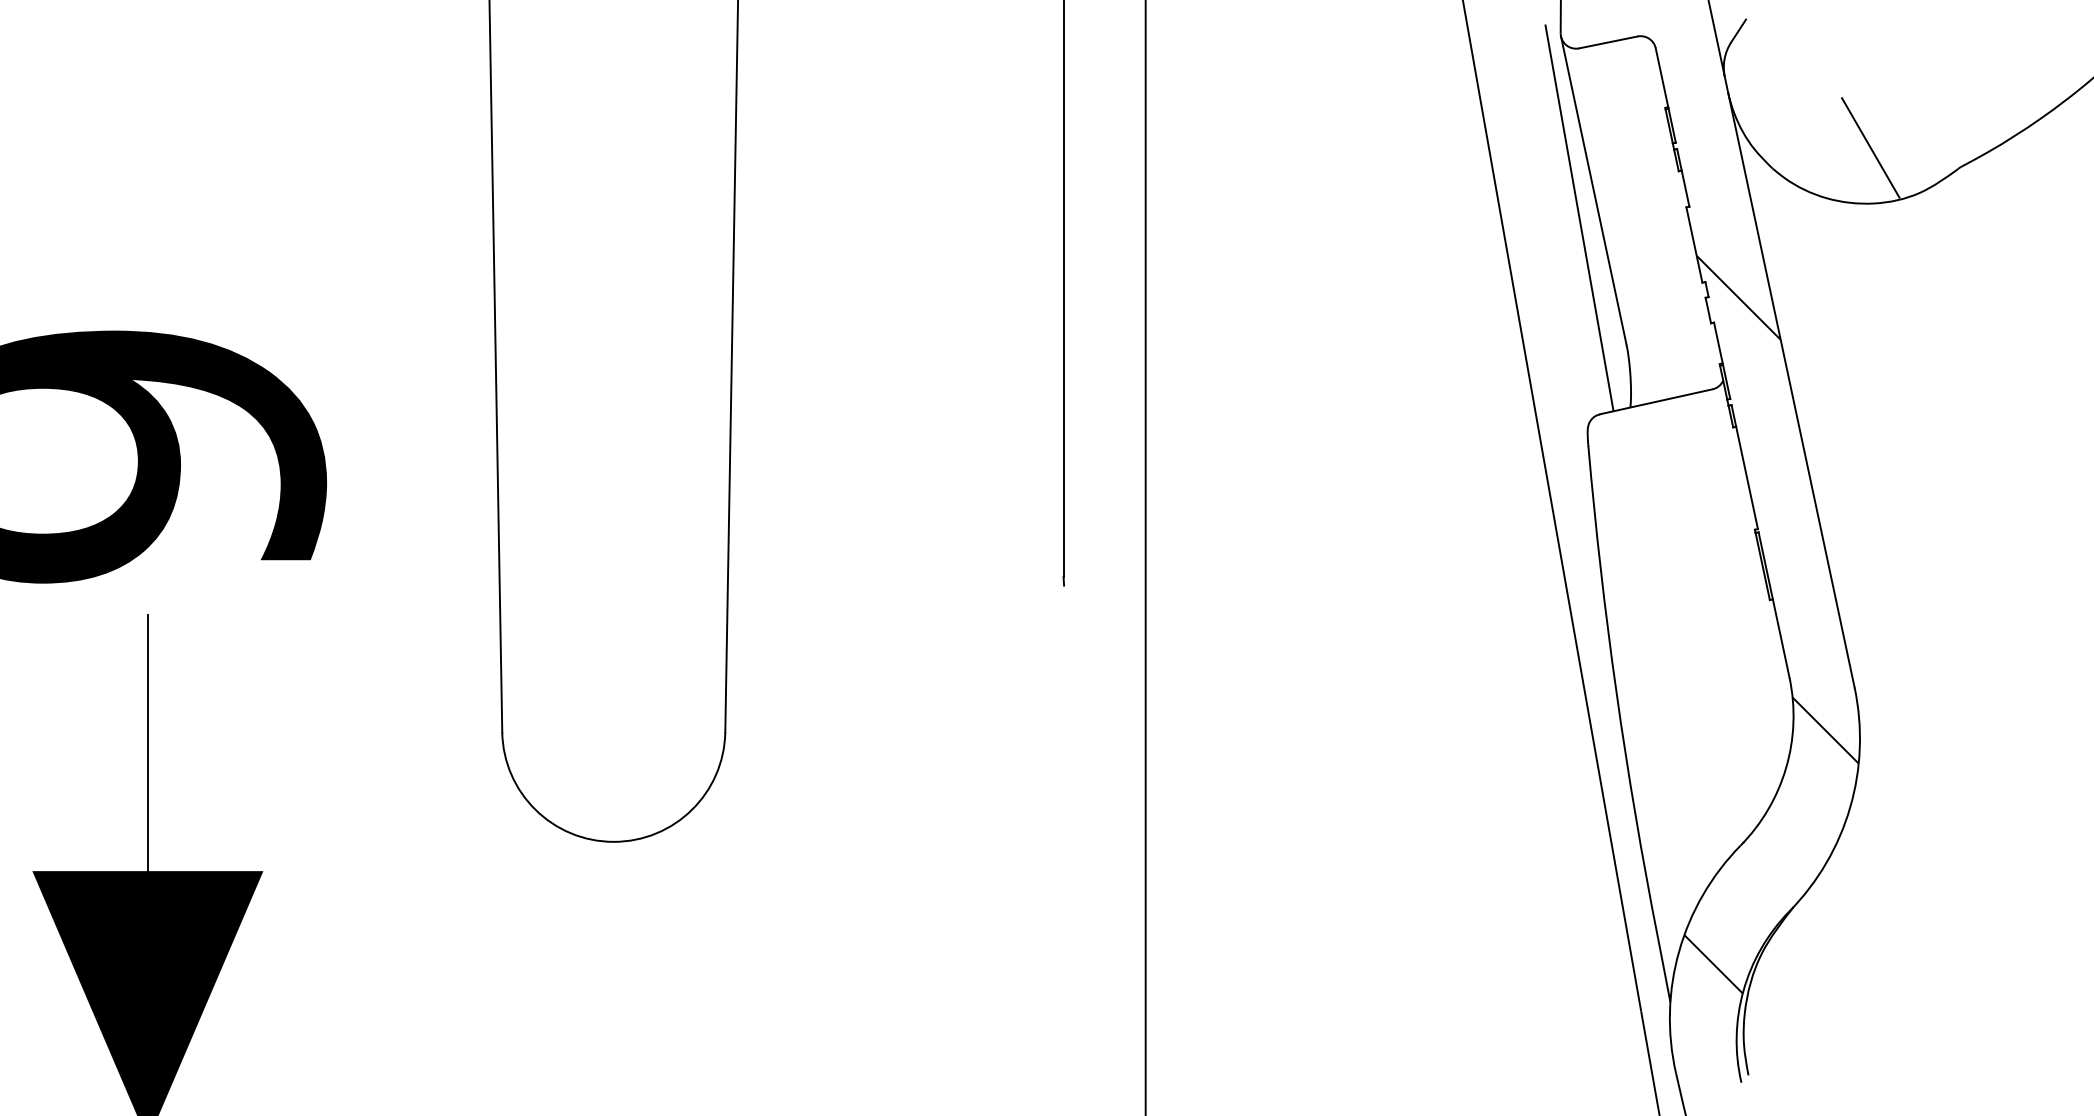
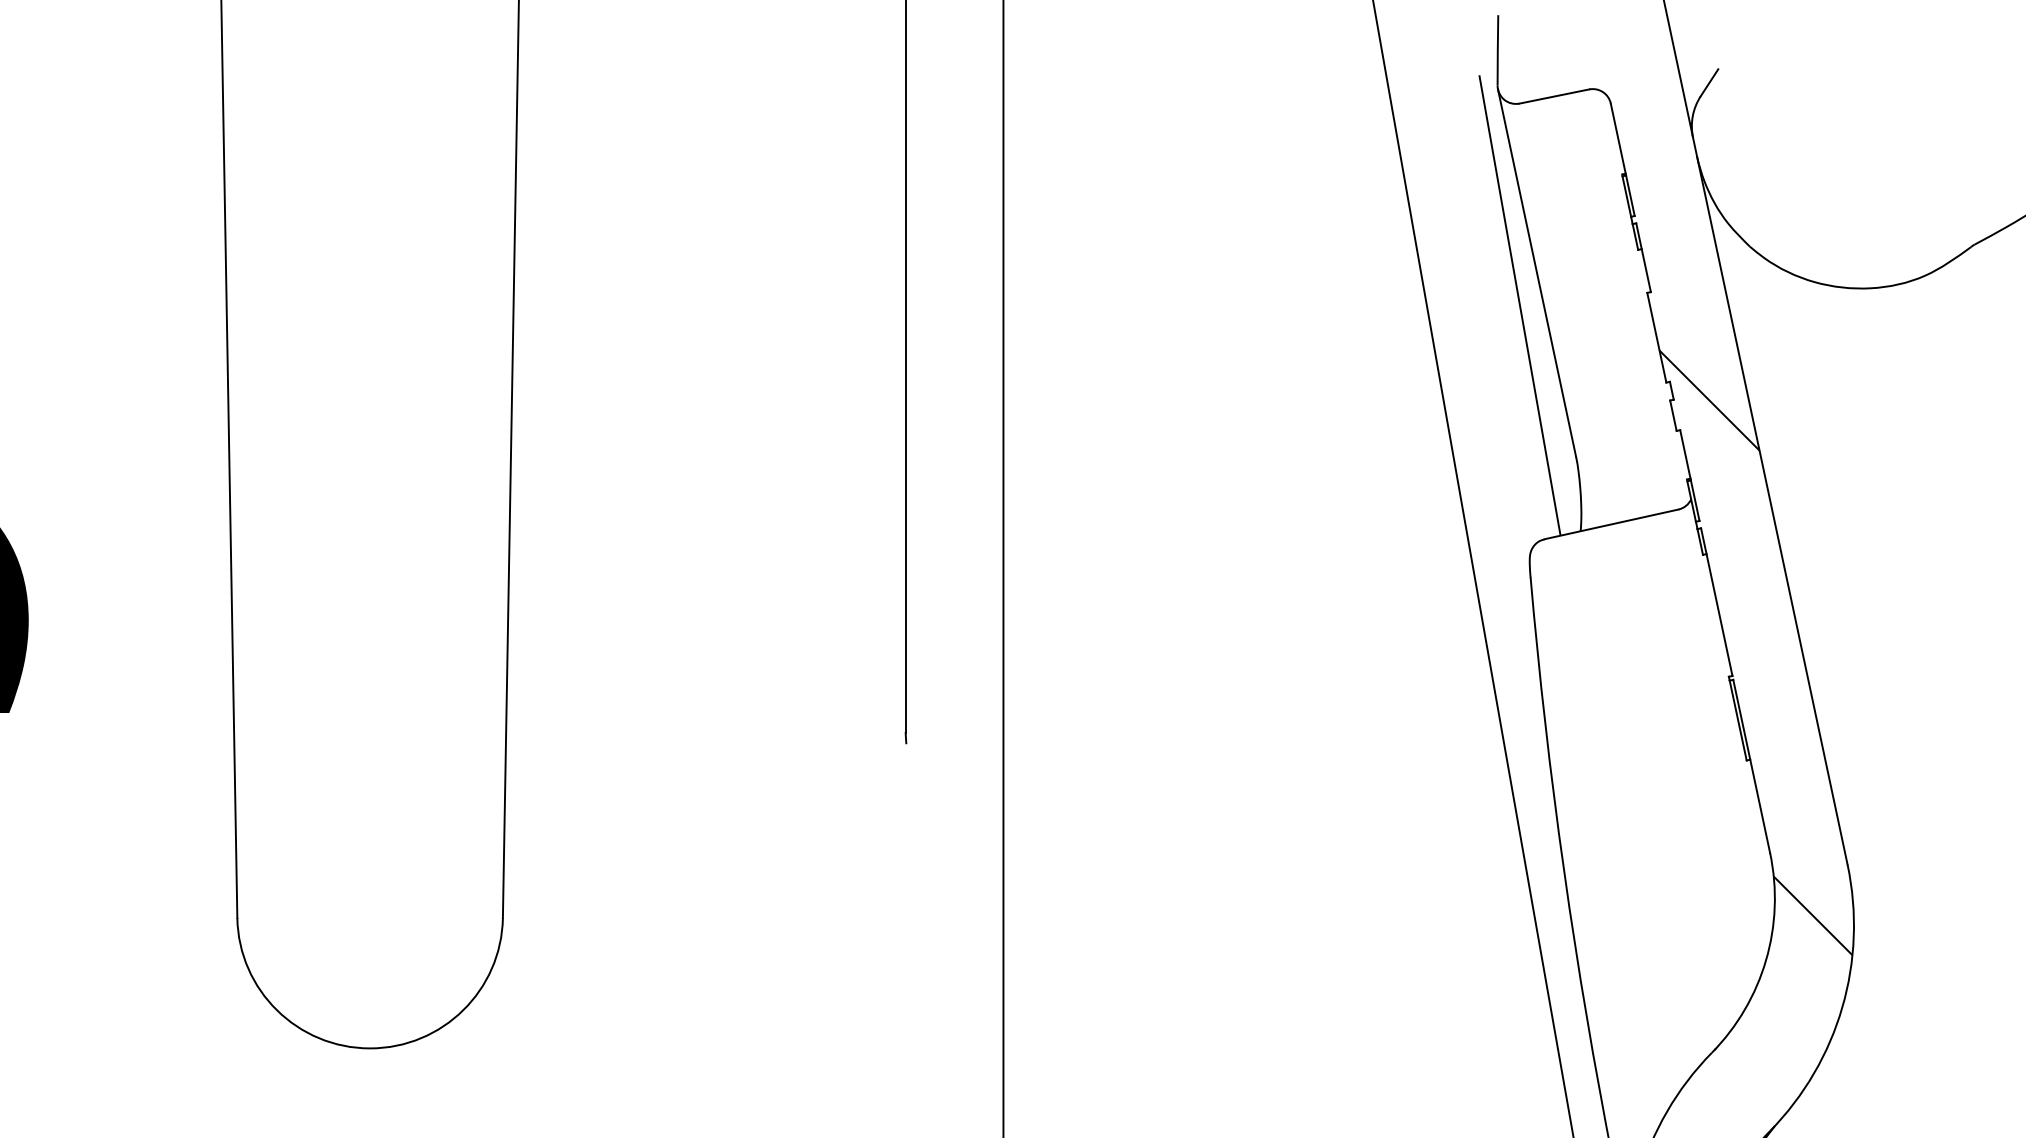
line: (1870, 147) -> (1866, 221), removed

